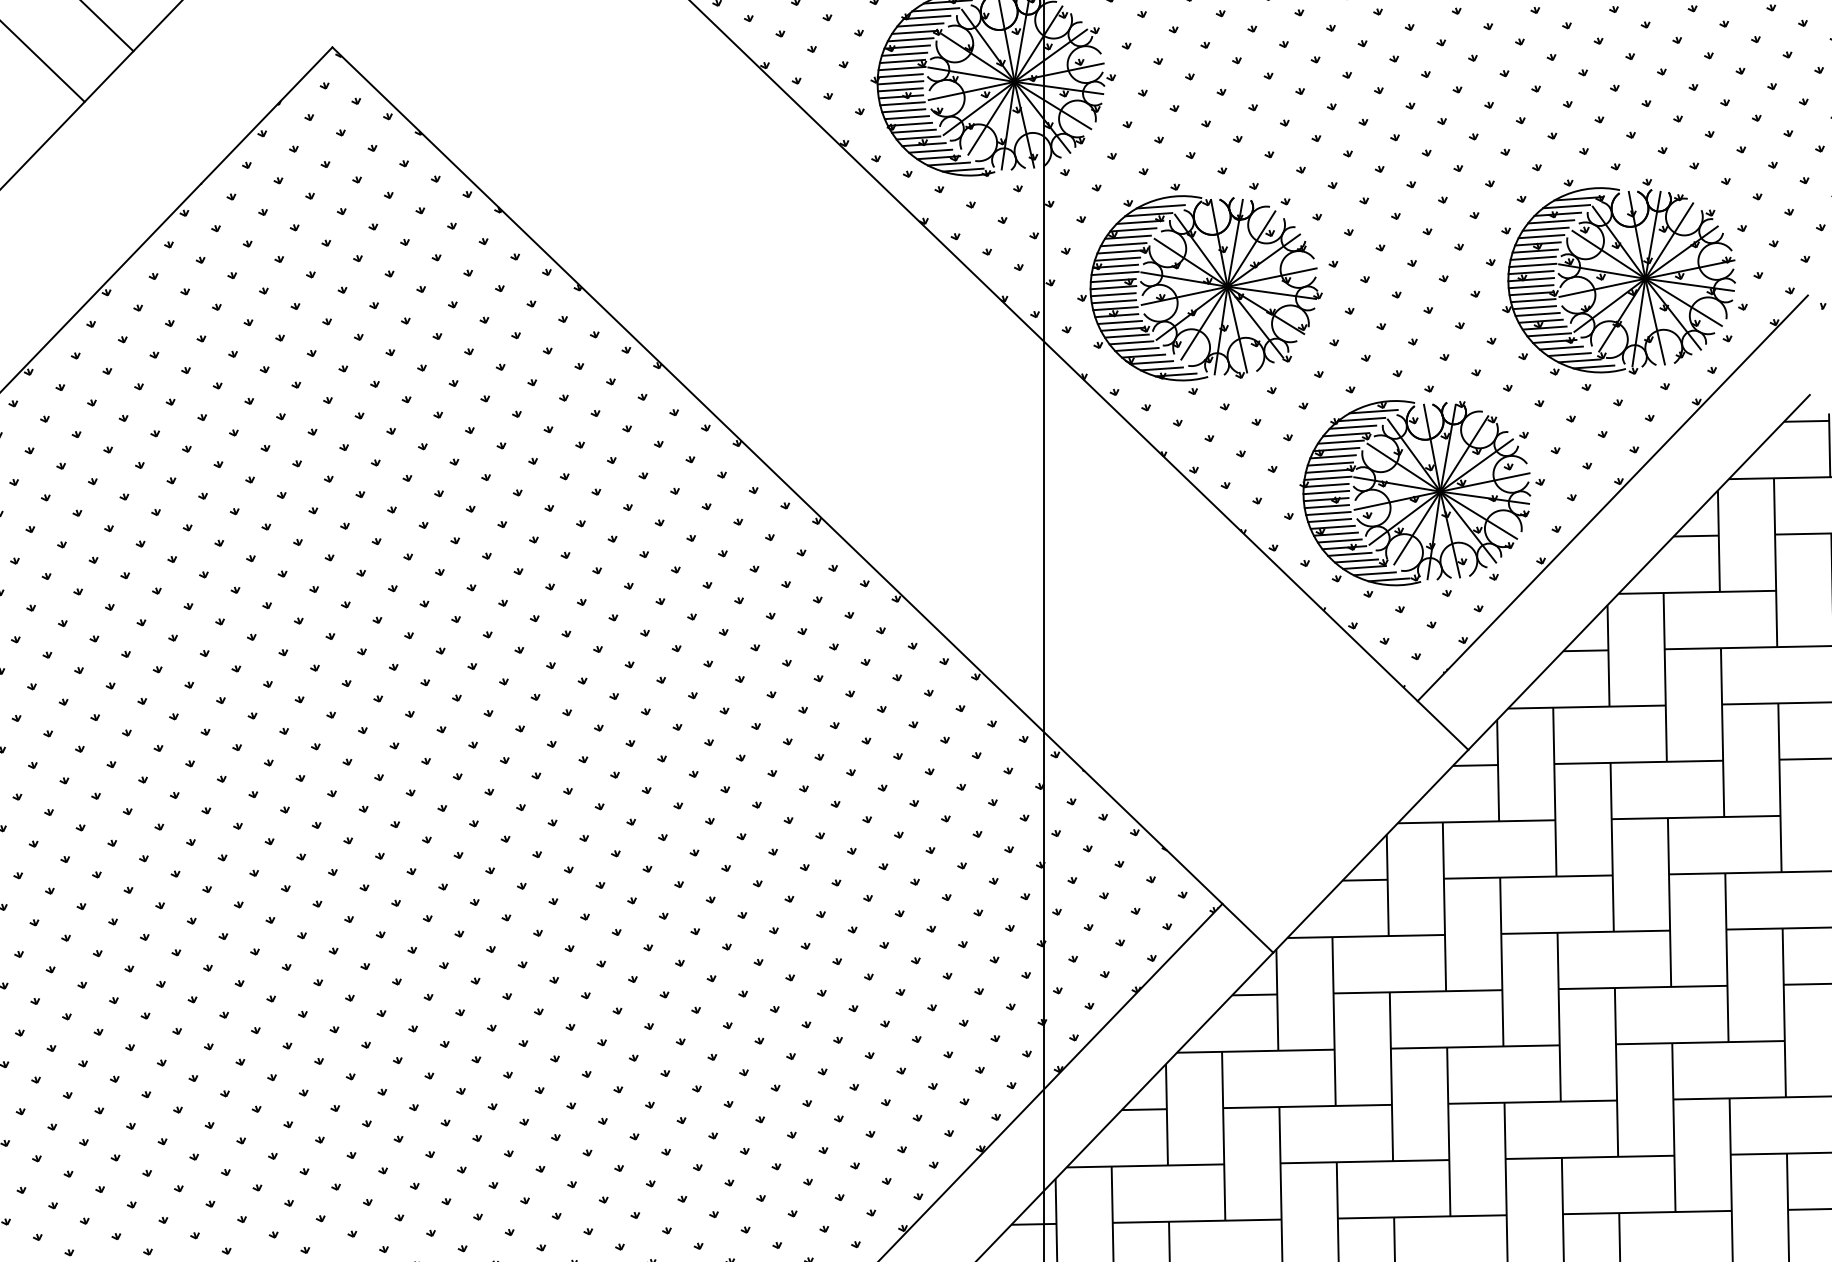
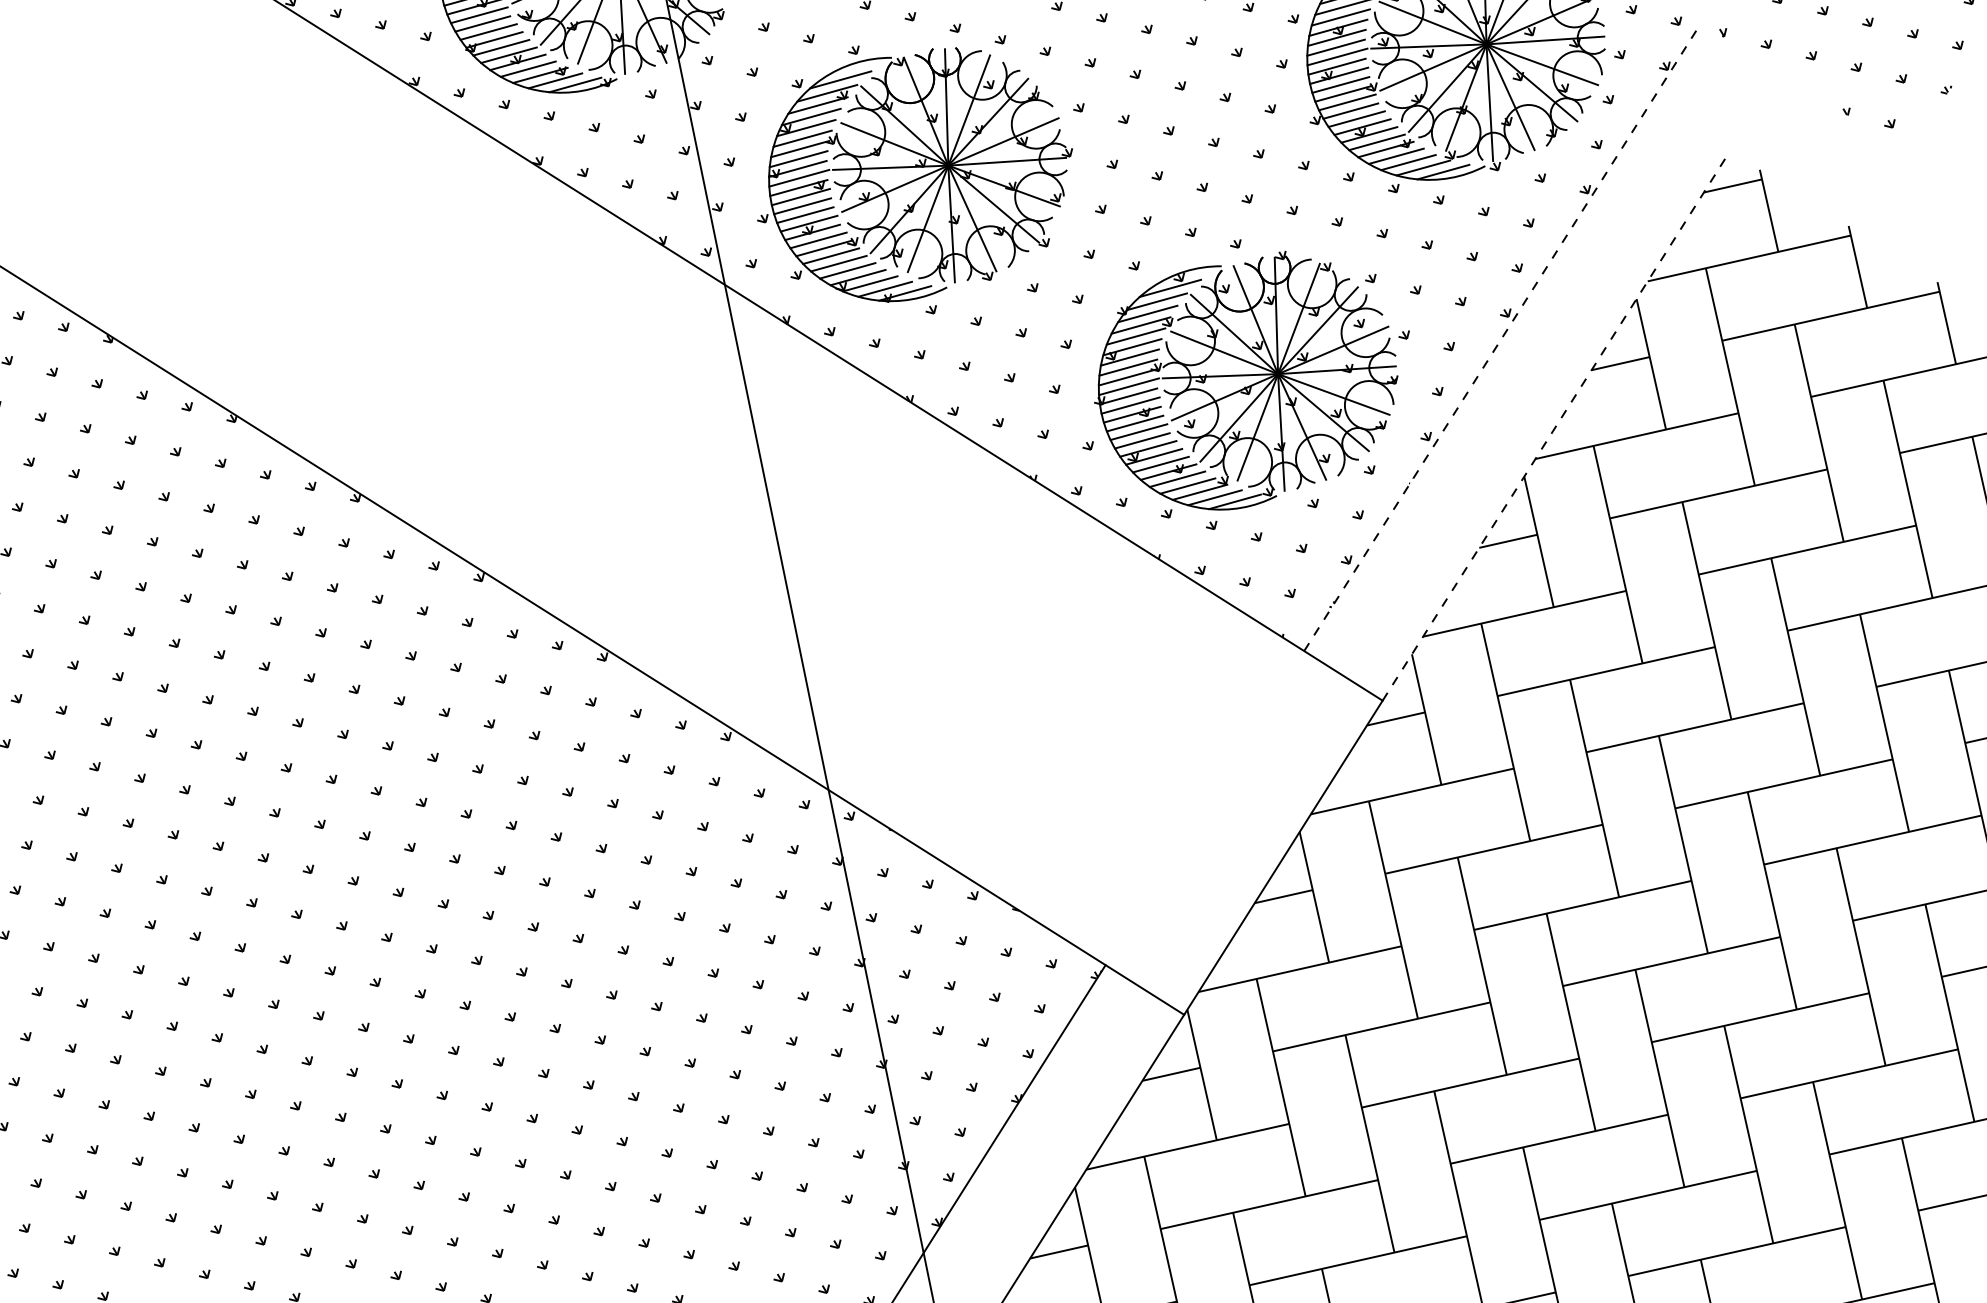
line: (1613, 497) -> (1503, 335), solid -> dashed
line: (1639, 572) -> (1556, 425), solid -> dashed

